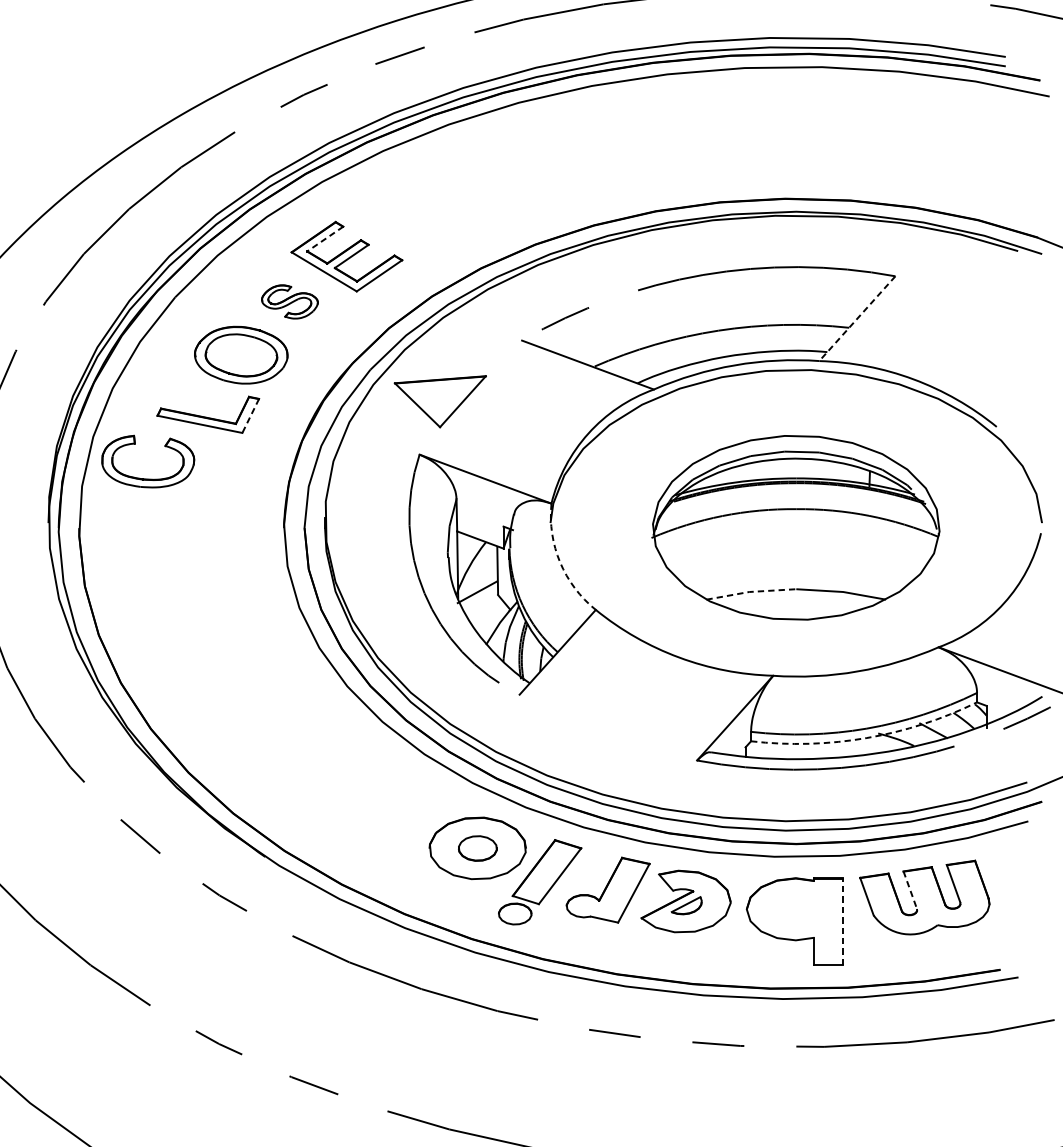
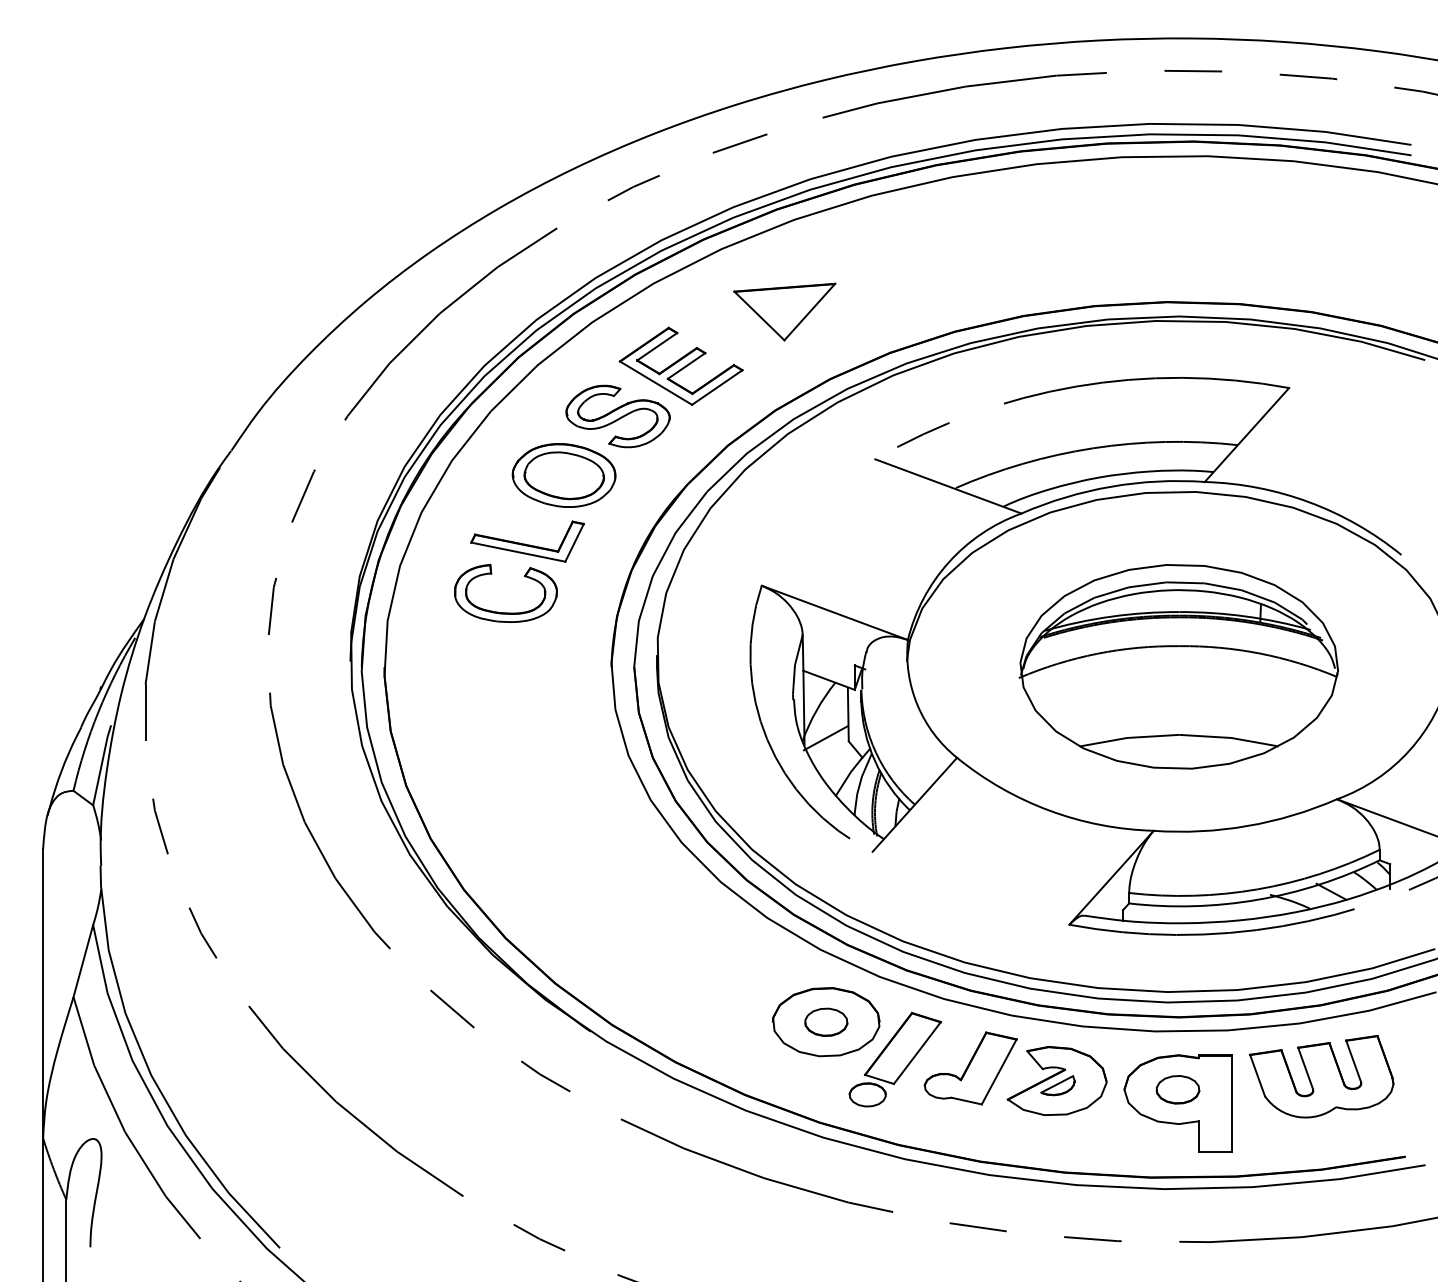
line: (324, 238) -> (656, 346), dashed -> solid
part: (289, 301) -> (617, 416), size x1.67
line: (856, 319) -> (1246, 435), dashed -> solid
part: (440, 401) -> (784, 311), moved
line: (250, 416) -> (574, 543), dashed -> solid
part: (147, 478) -> (505, 612), moved
arc: (560, 562) -> (917, 705), dashed -> solid
line: (751, 591) -> (1129, 737), dashed -> solid
arc: (866, 737) -> (1257, 899), dashed -> solid
line: (910, 890) -> (1305, 1068), dashed -> solid
part: (794, 909) -> (1177, 1089), added
line: (843, 920) -> (1231, 1102), dashed -> solid

